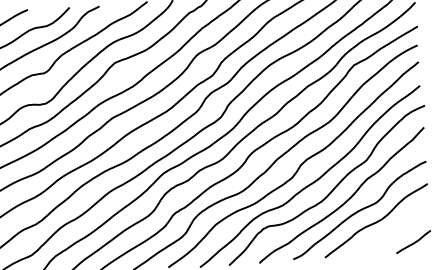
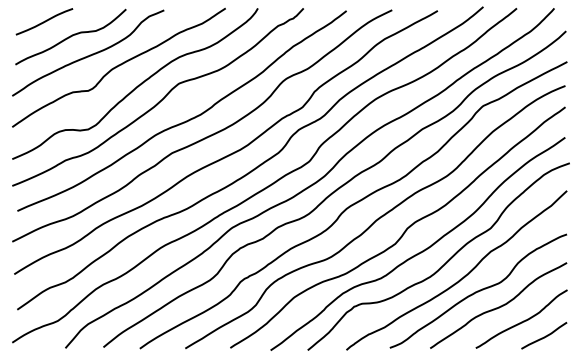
curve: (396, 231) -> (523, 320), added

